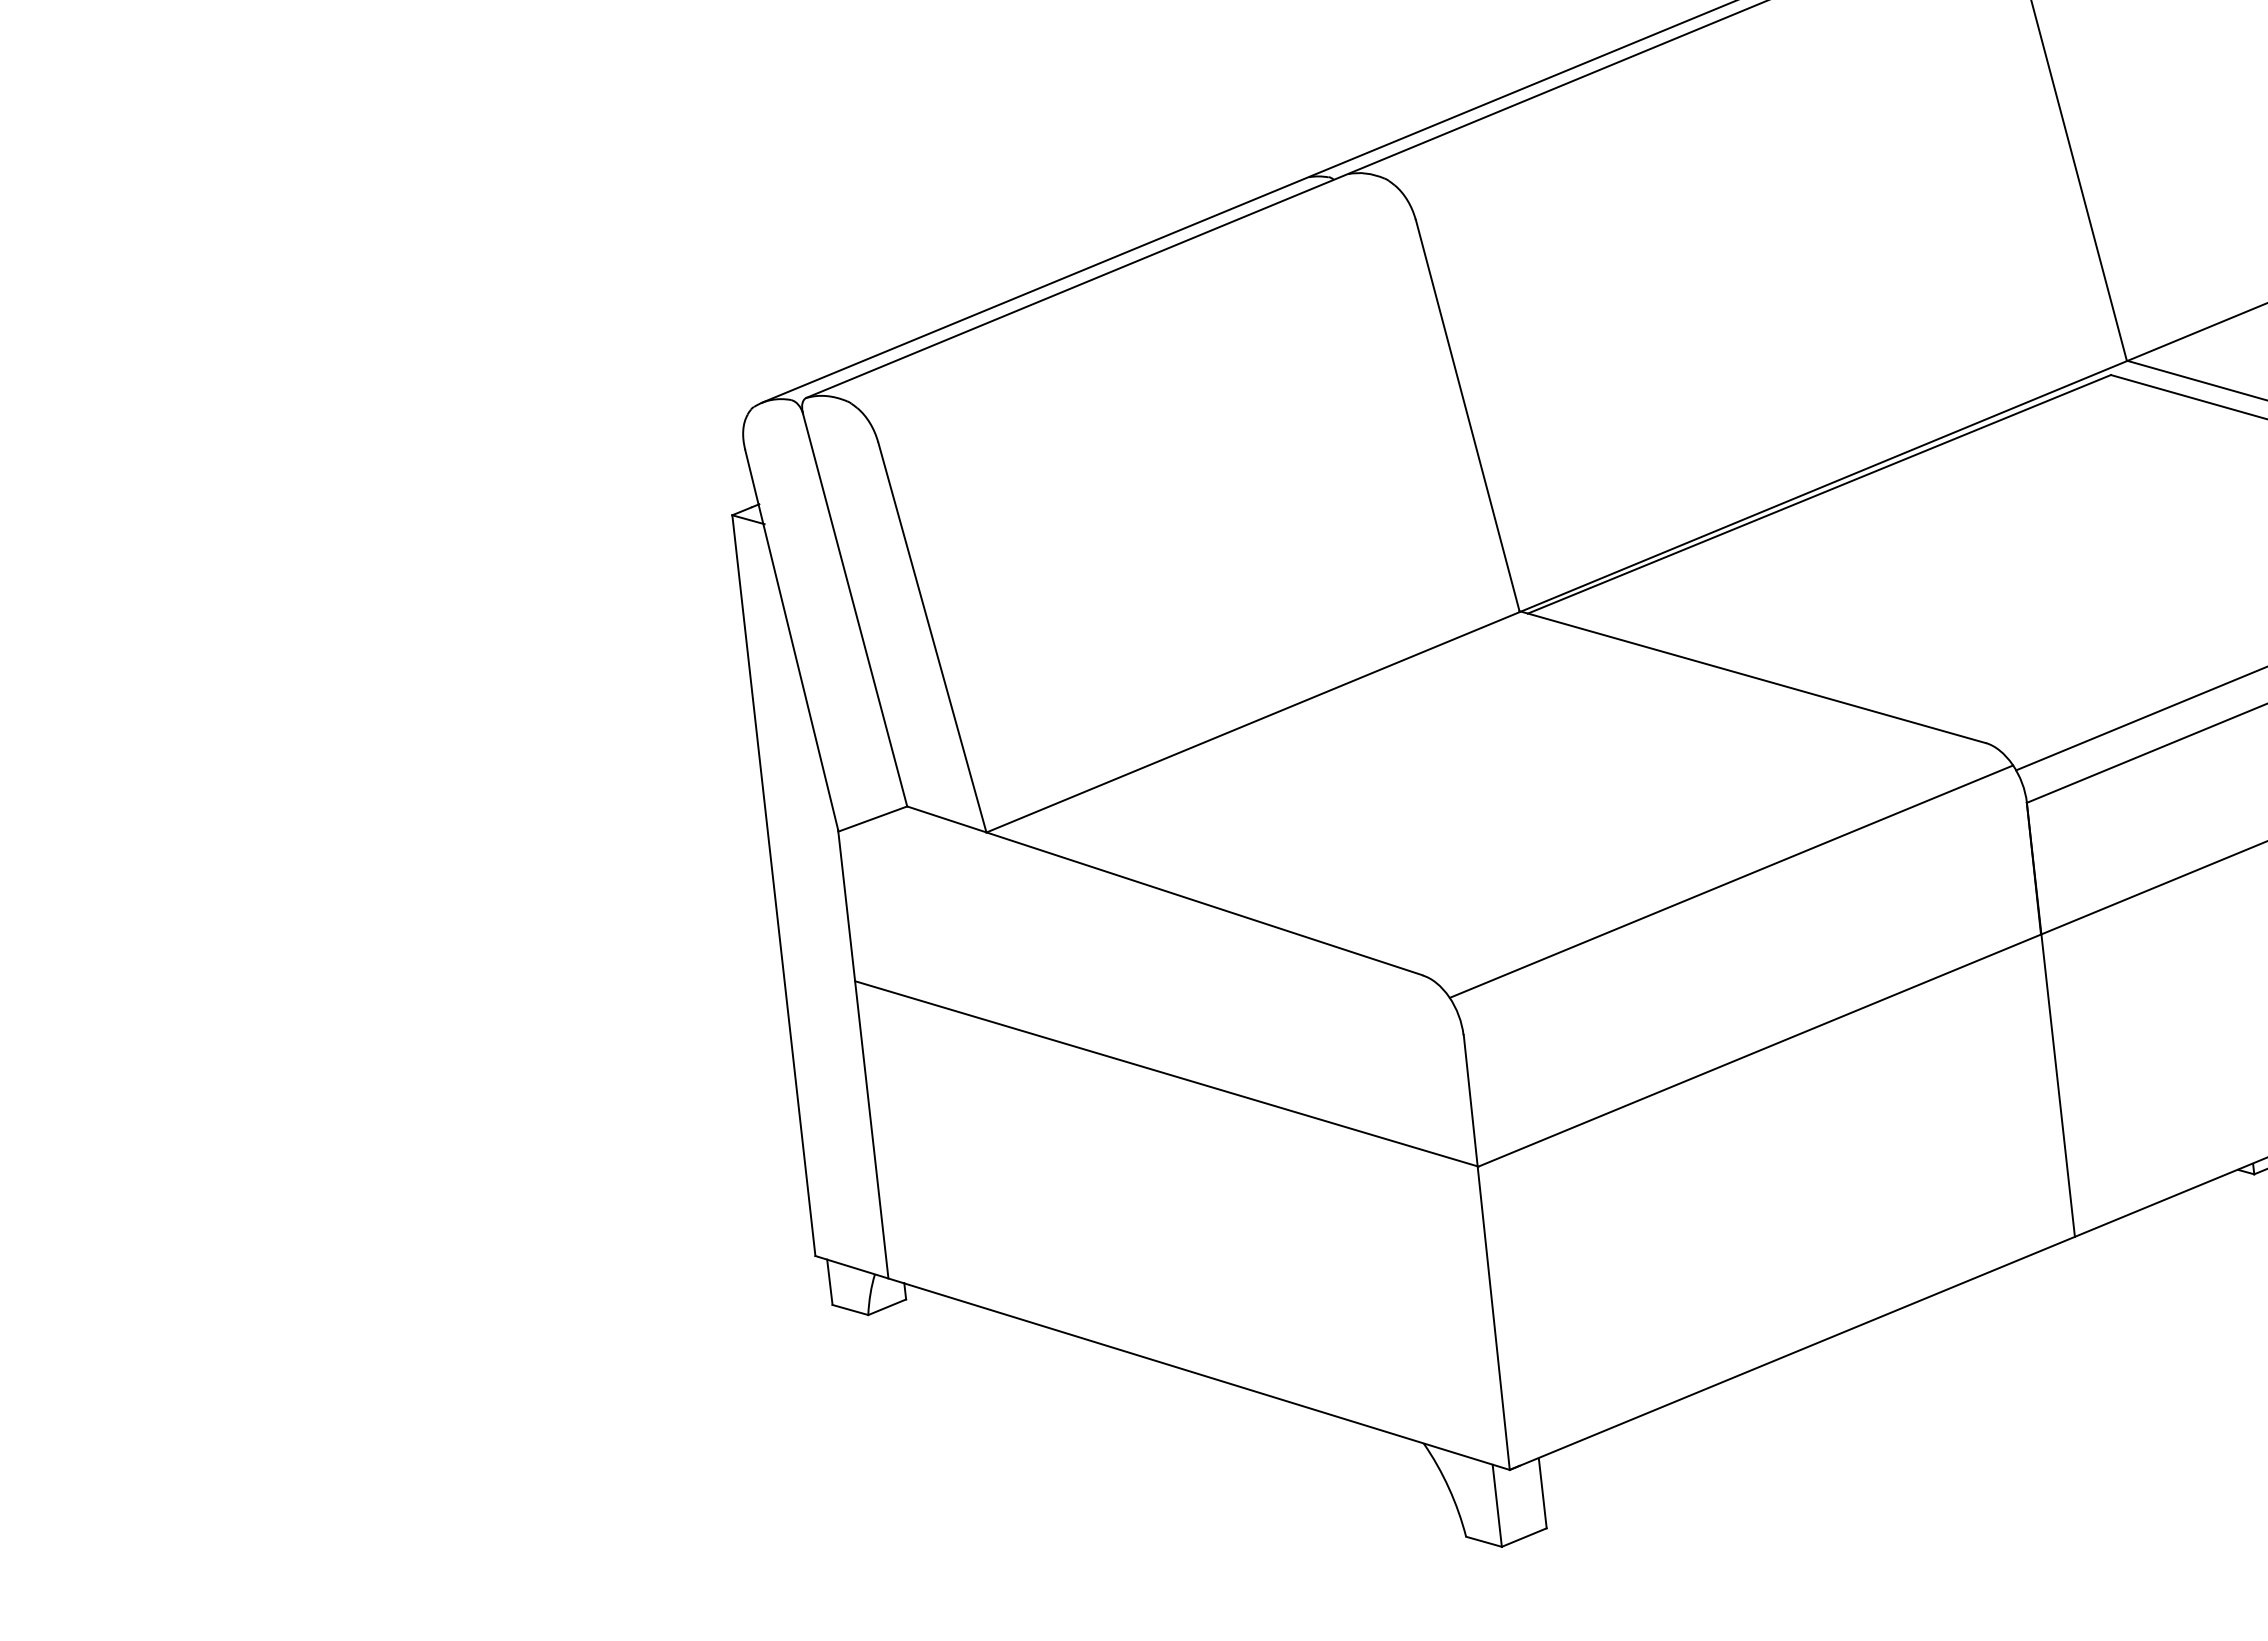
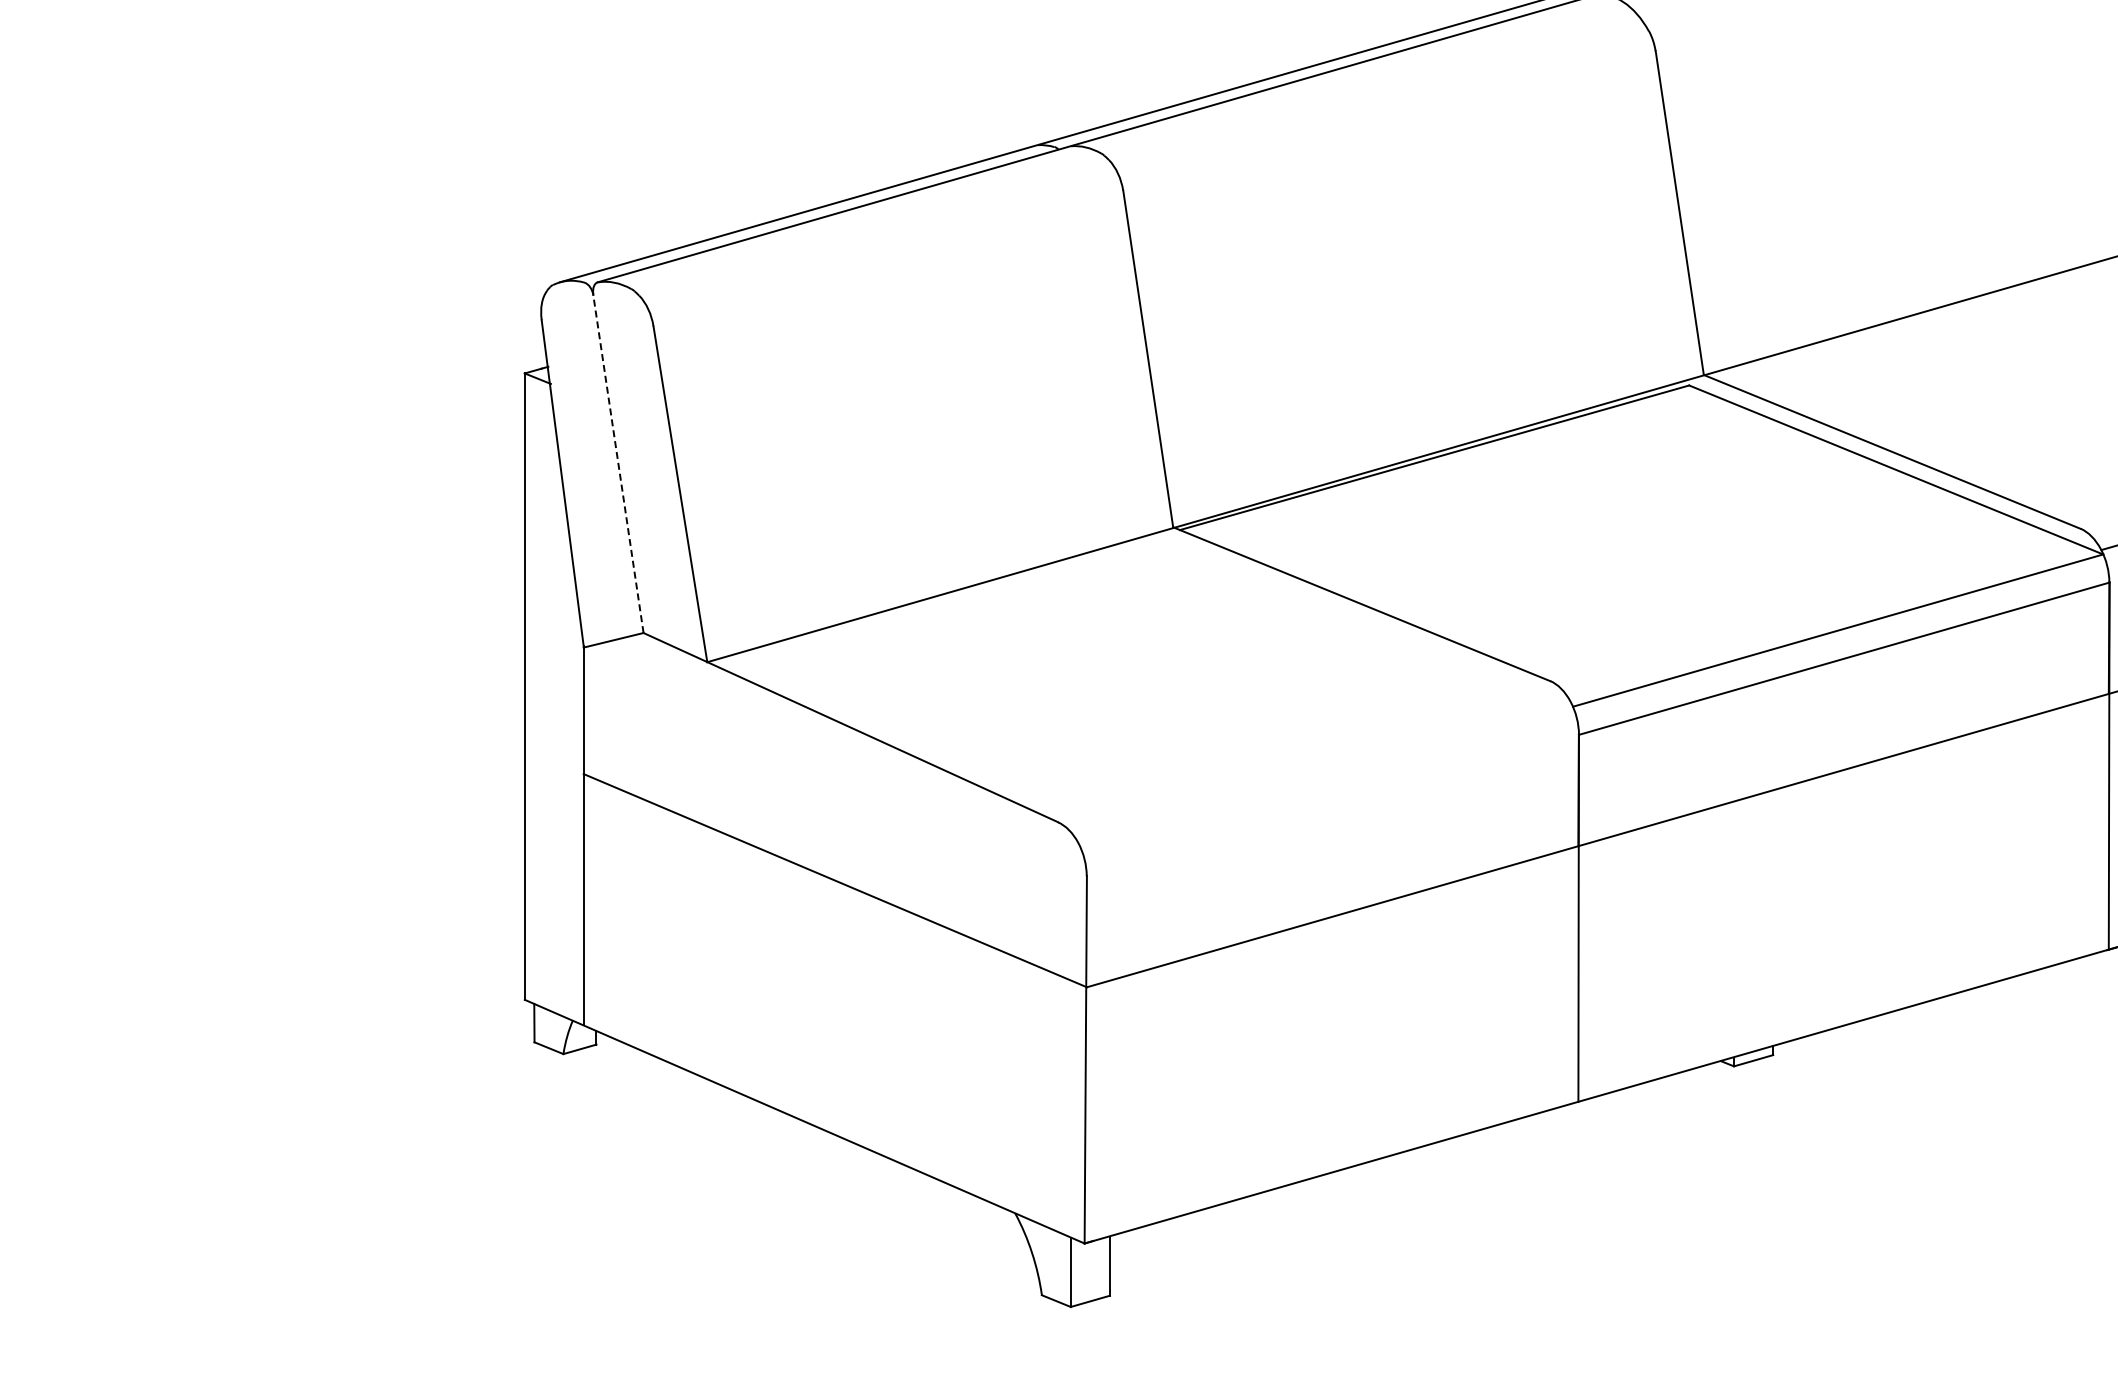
line: (855, 609) -> (618, 463), solid -> dashed
line: (1730, 881) -> (1324, 772), removed

